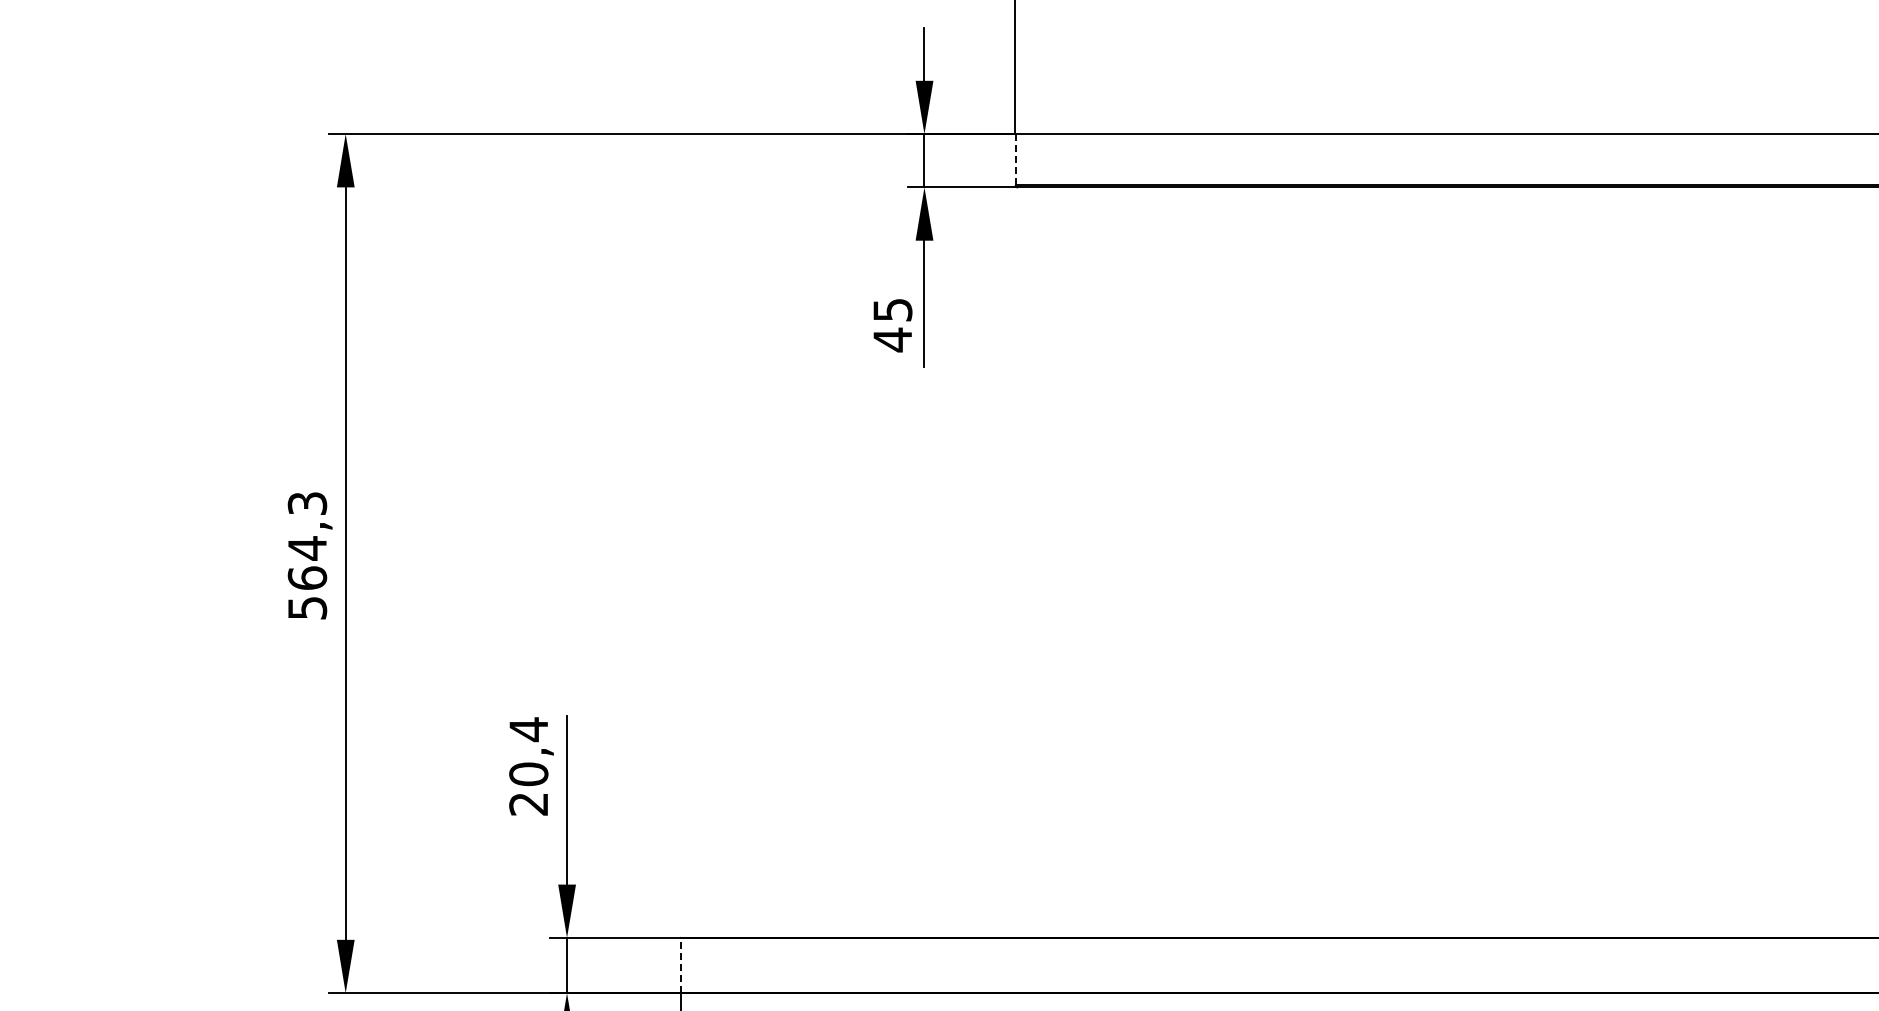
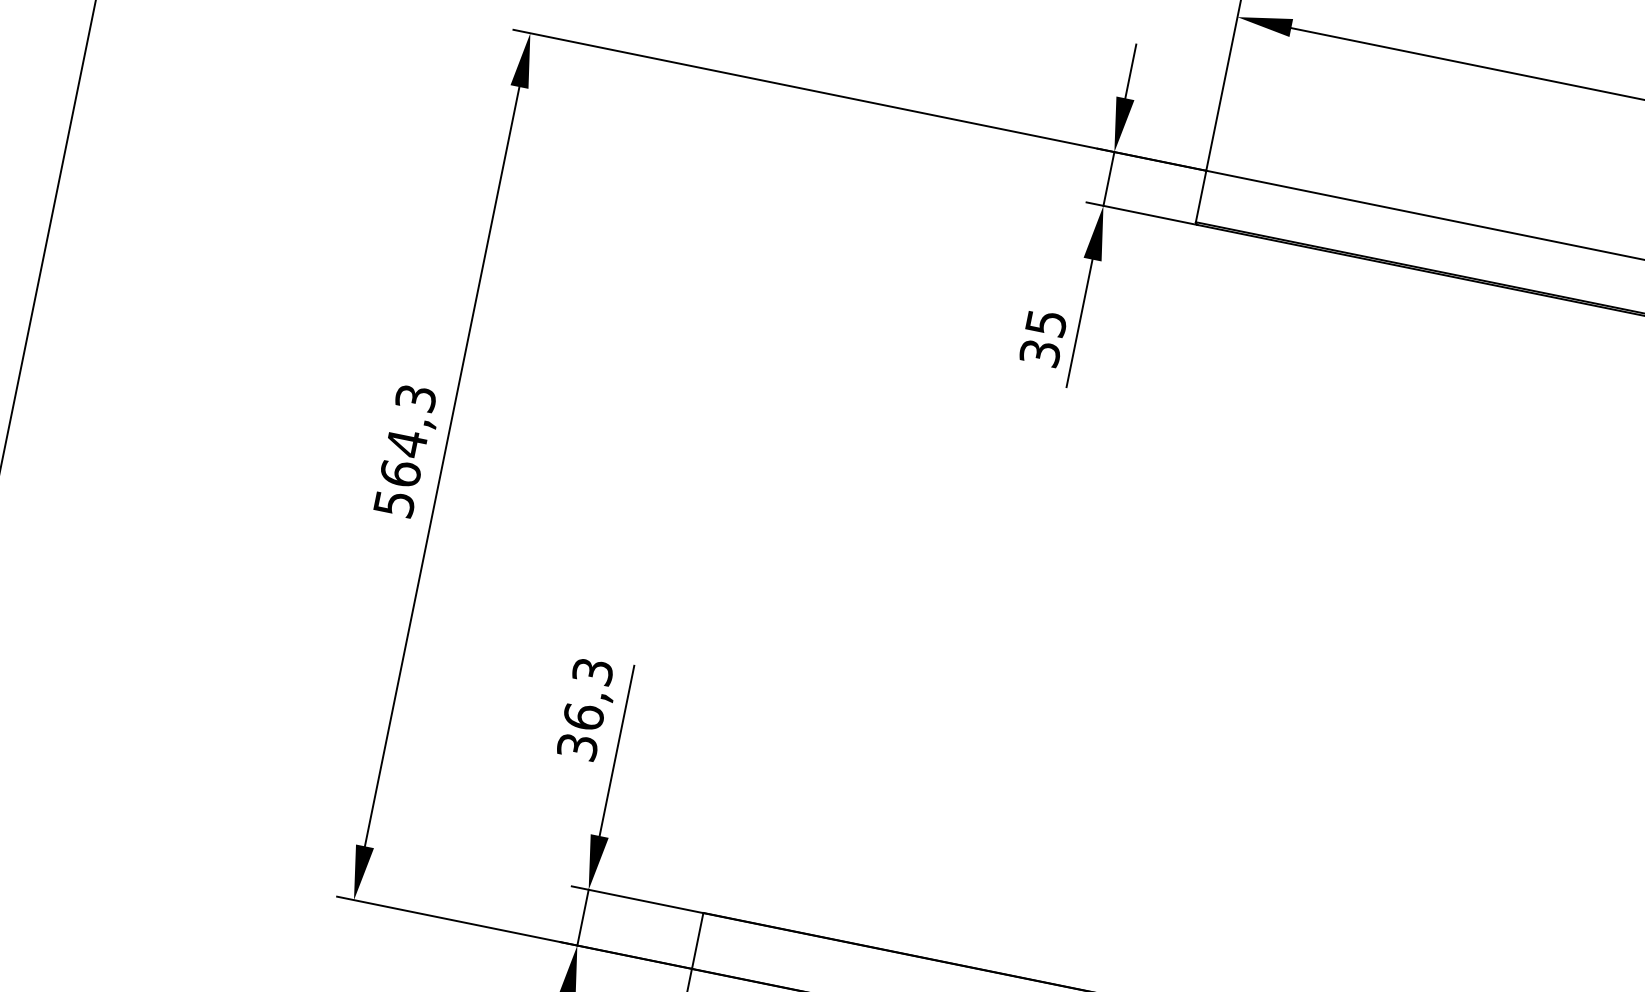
line: (1015, 159) -> (1201, 196), dashed -> solid
text: (892, 339) -> (1039, 352), 45 -> 35
text: (528, 766) -> (585, 708), 20,4 -> 36,3
line: (680, 965) -> (697, 940), dashed -> solid

